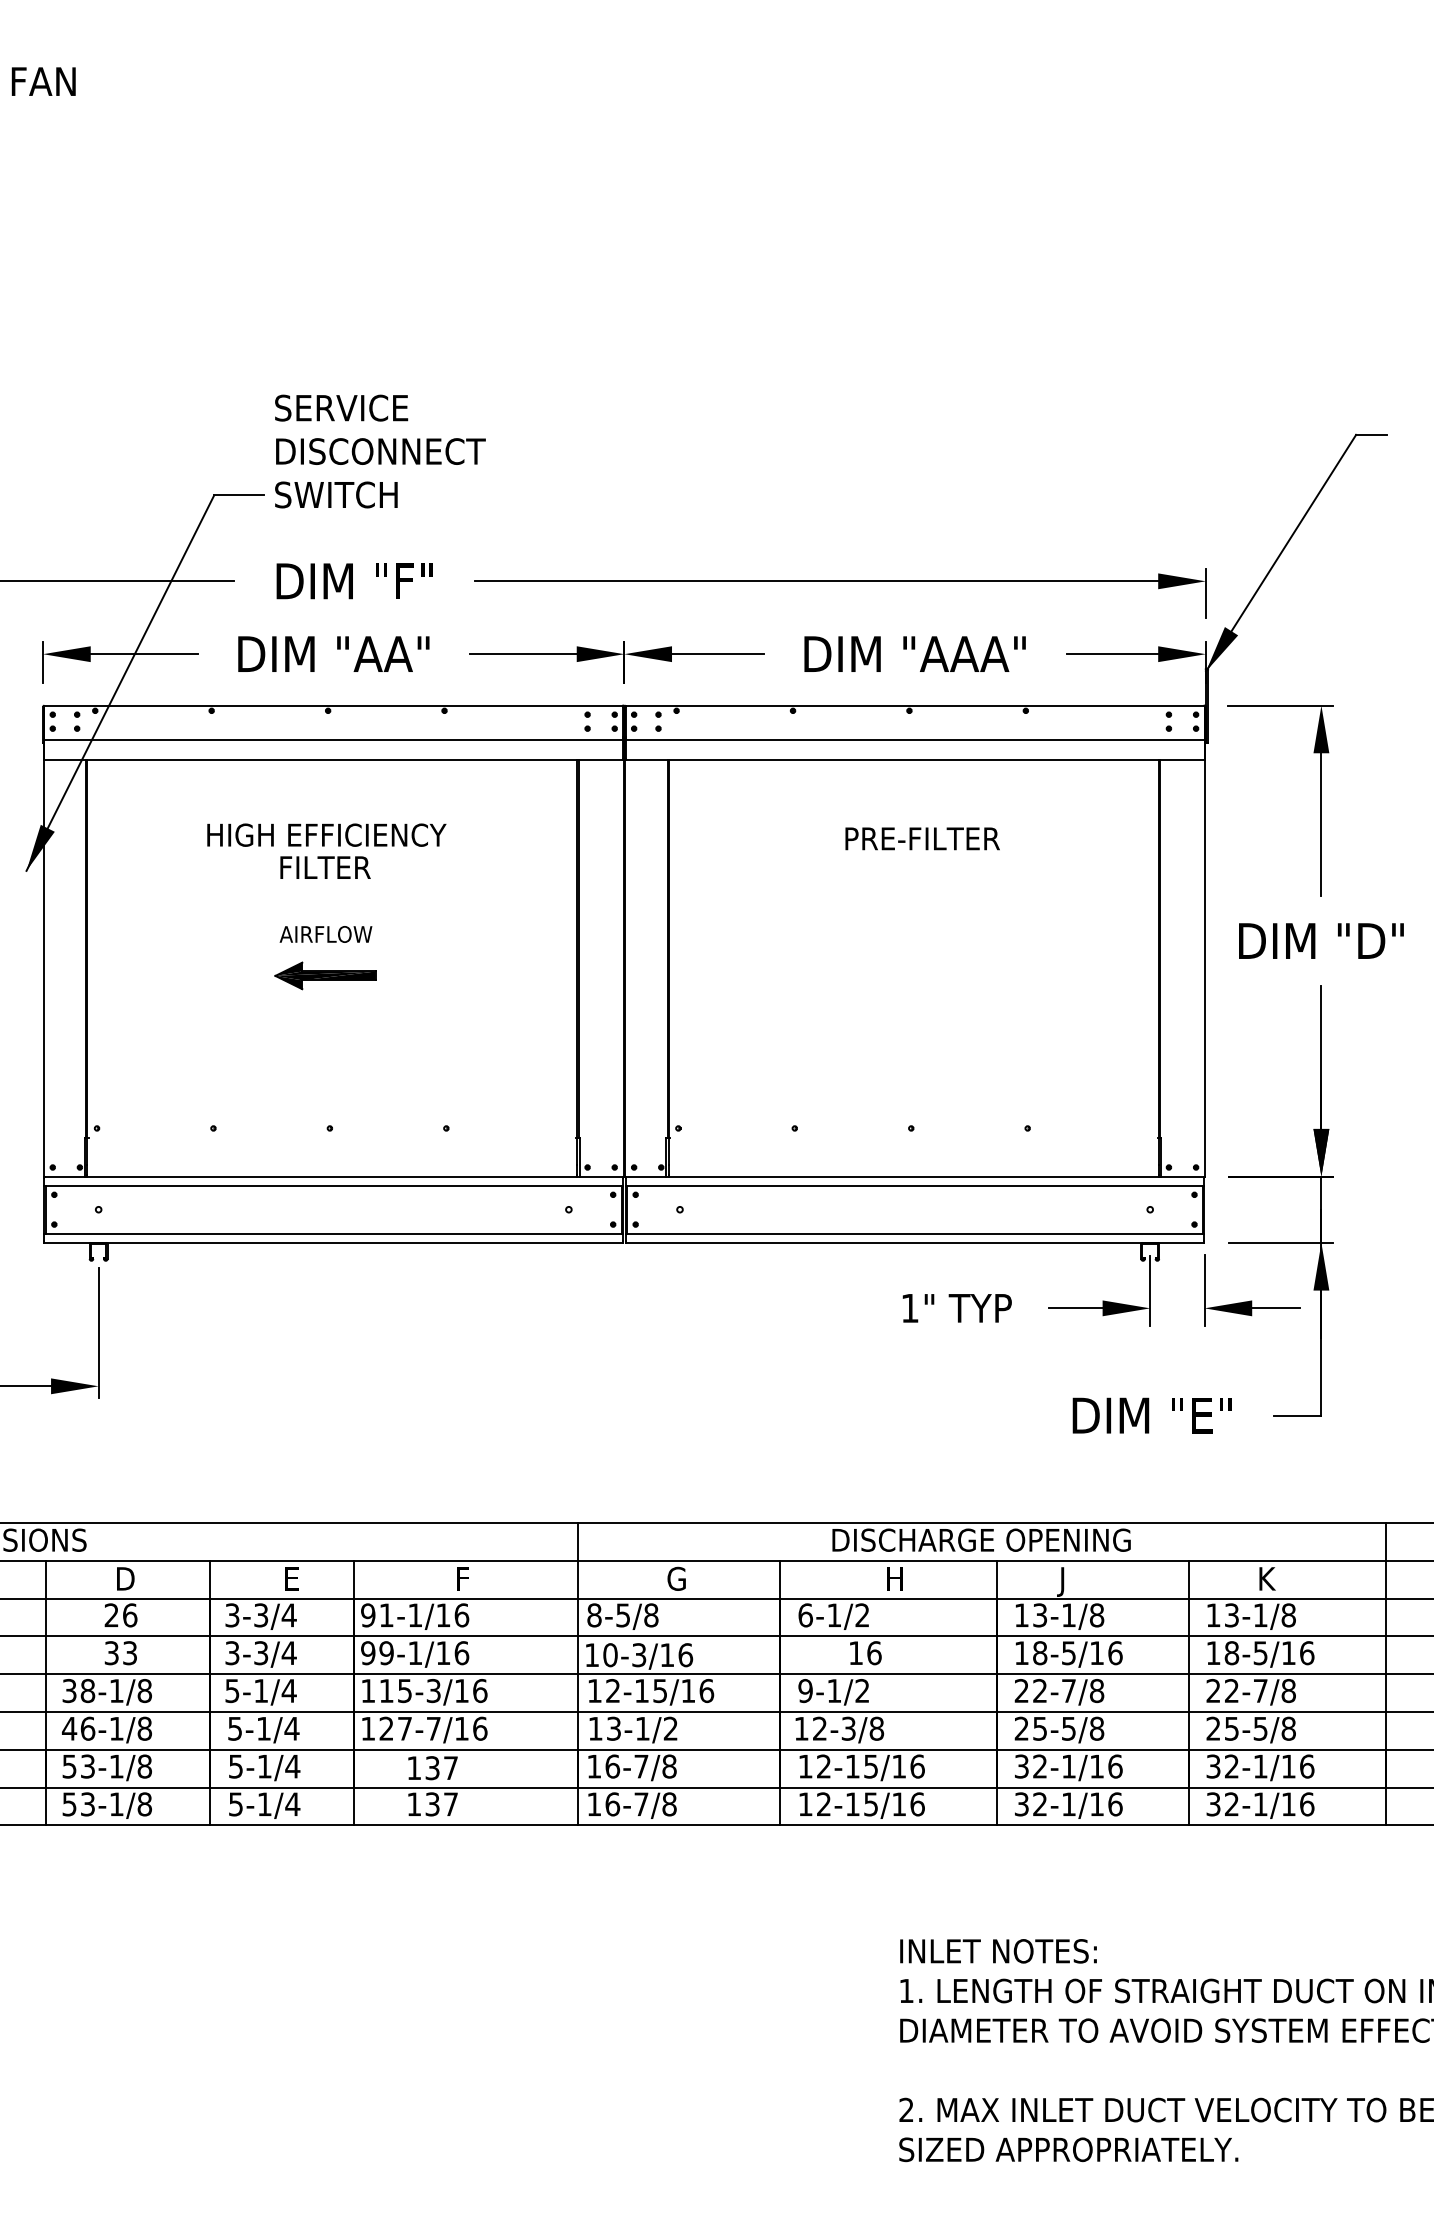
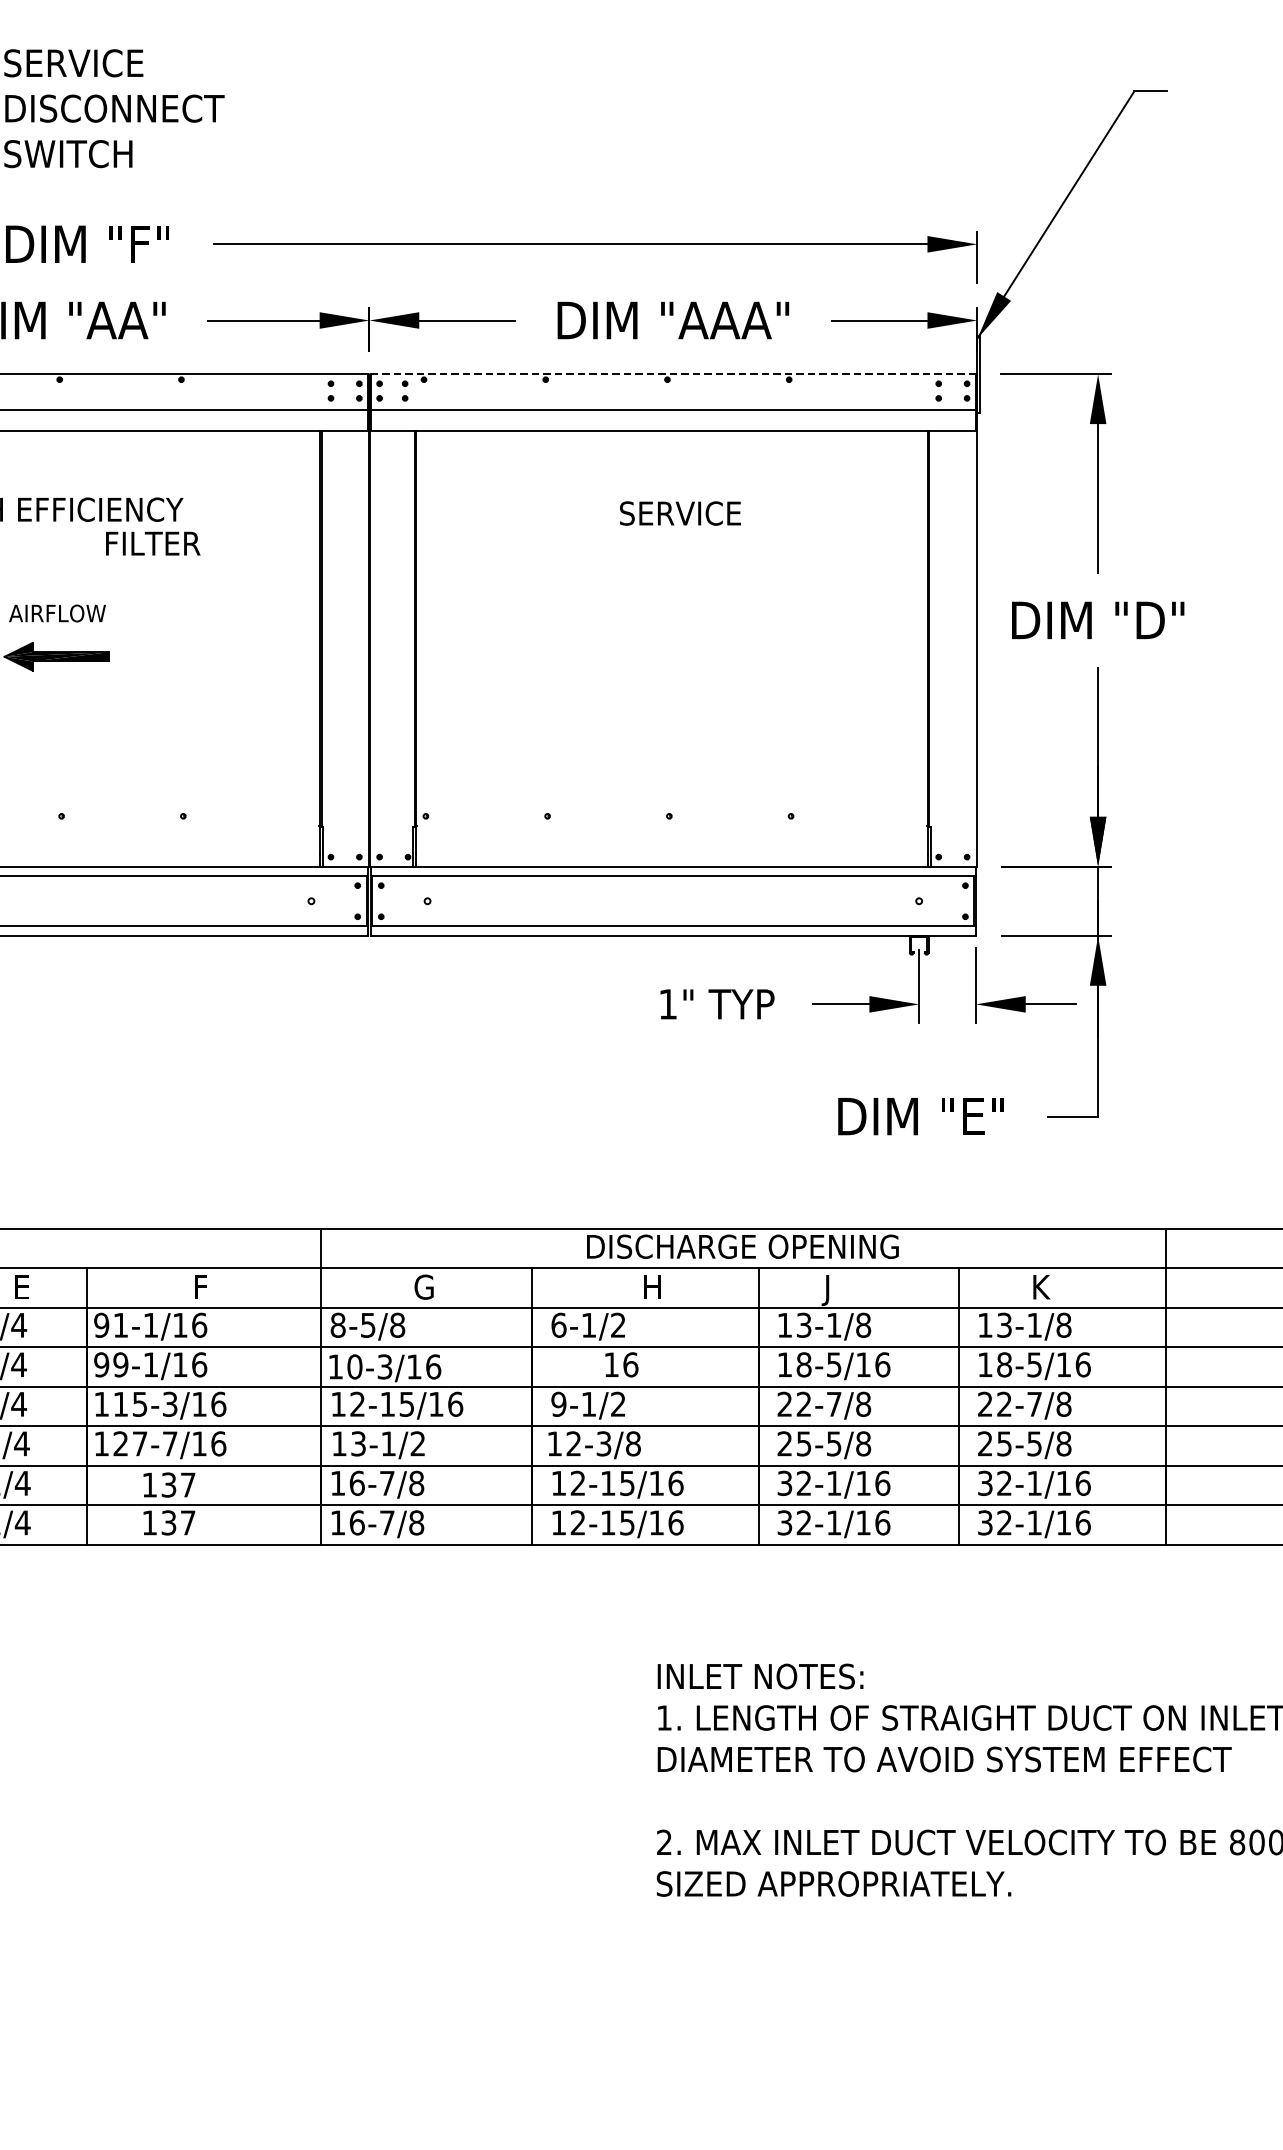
line: (915, 705) -> (673, 374), solid -> dashed
text: (922, 838) -> (681, 513), PRE-FILTER -> SERVICE
text: (325, 867) -> (153, 543), moved

